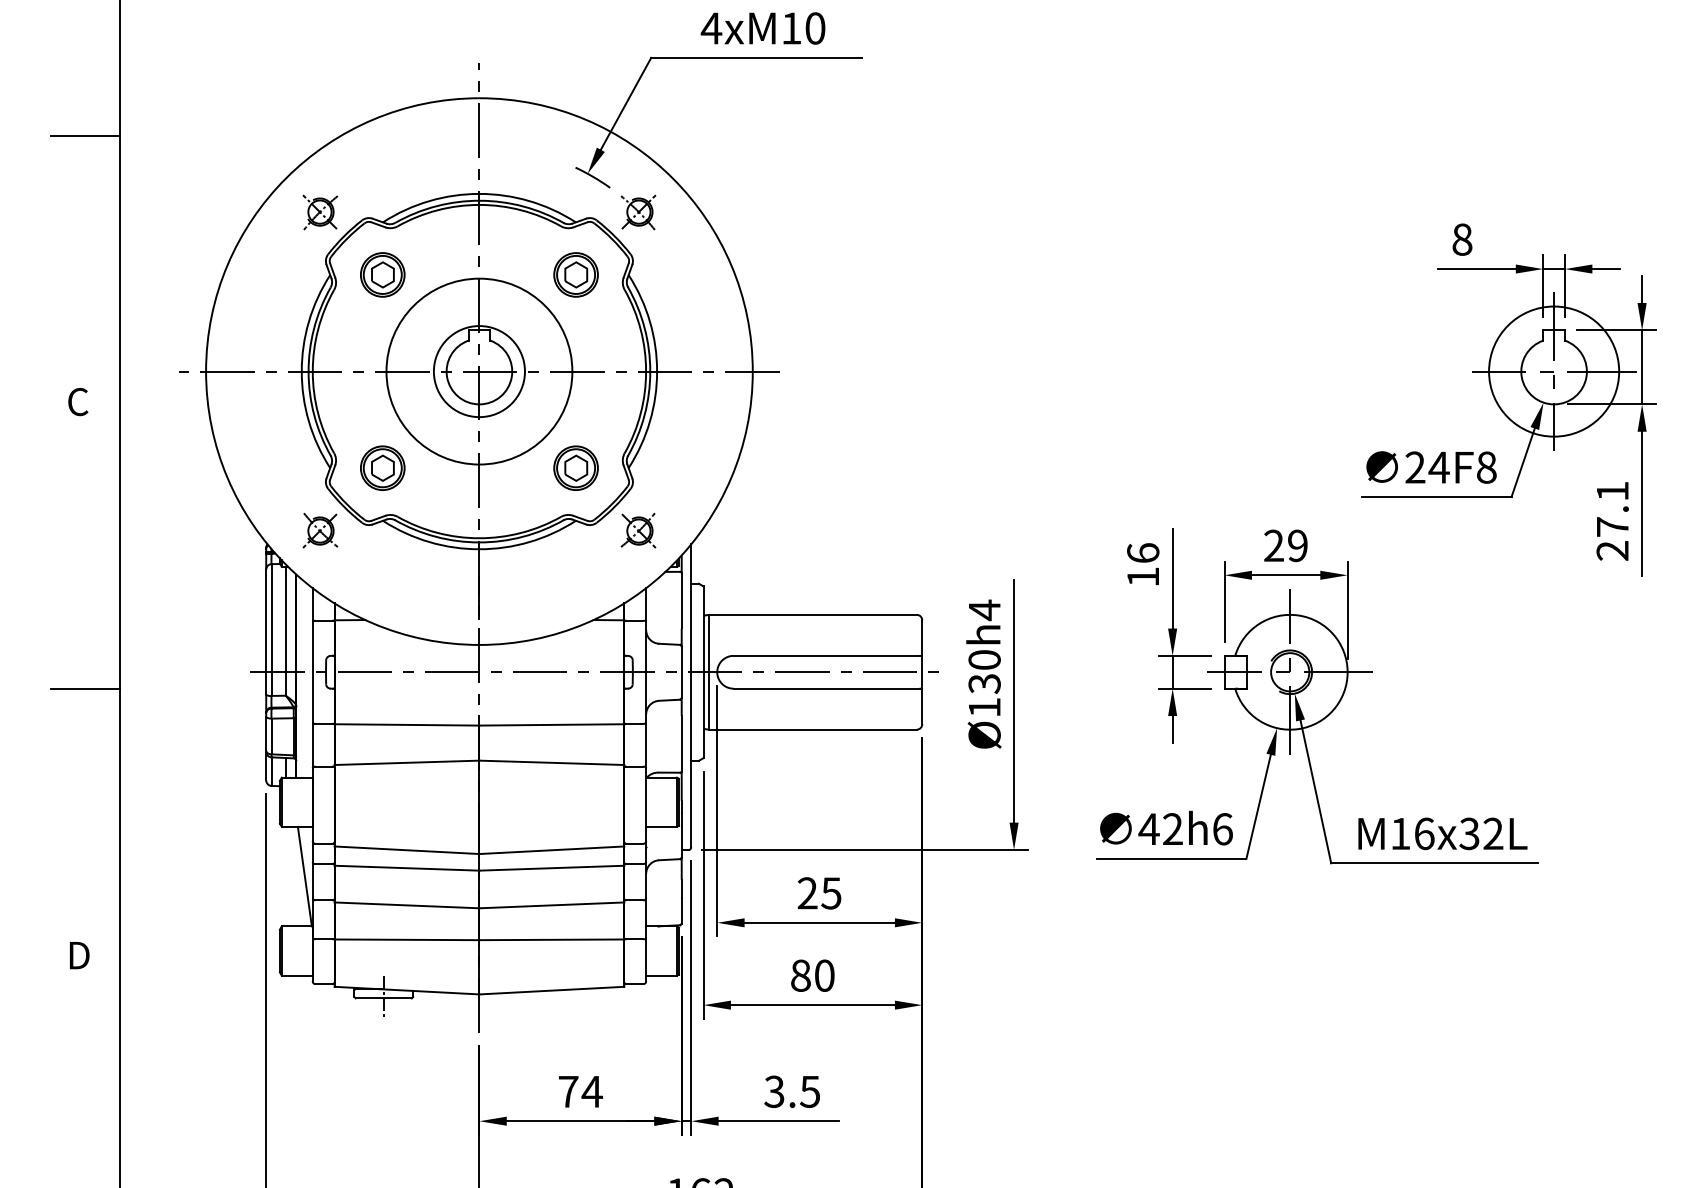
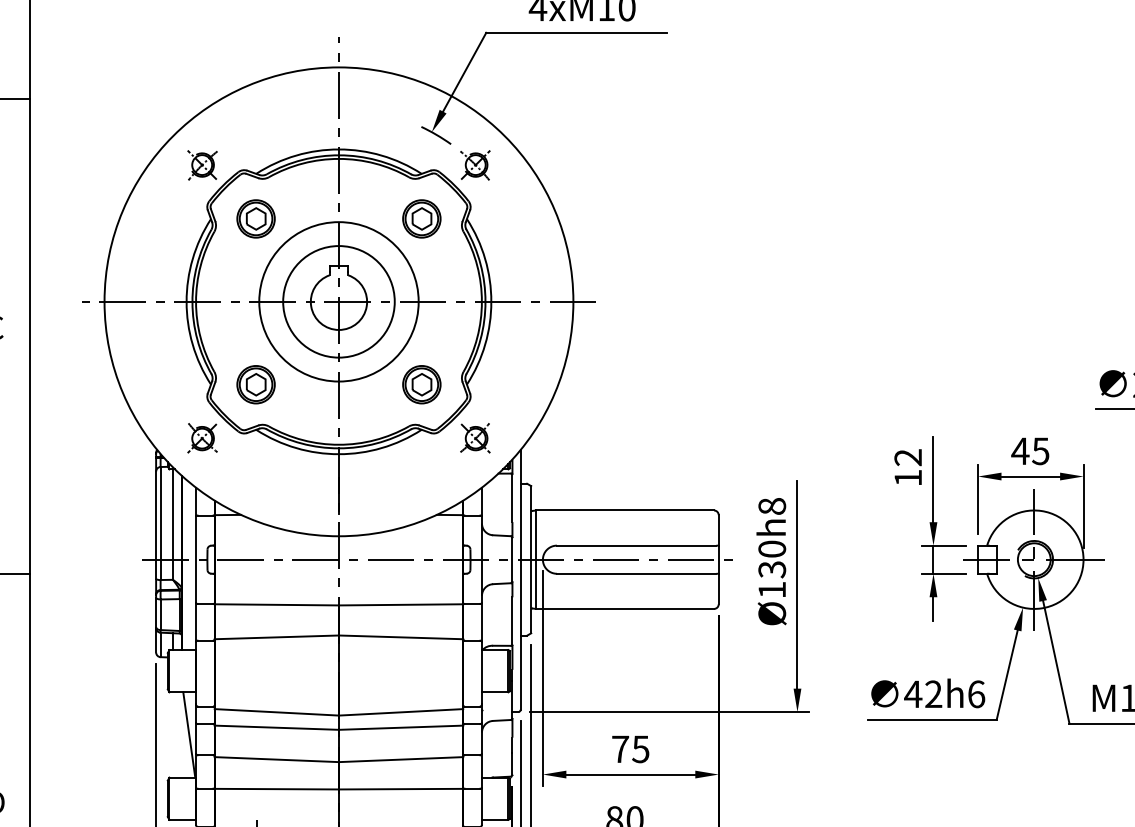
circle: (479, 371) -> (339, 301), size x1.43
text: (1285, 545) -> (1030, 450), 29 -> 45
text: (1143, 553) -> (908, 457), 16 -> 12
text: (984, 610) -> (772, 506), Ø130h4 -> Ø130h8
text: (807, 893) -> (620, 749), 25 -> 75

